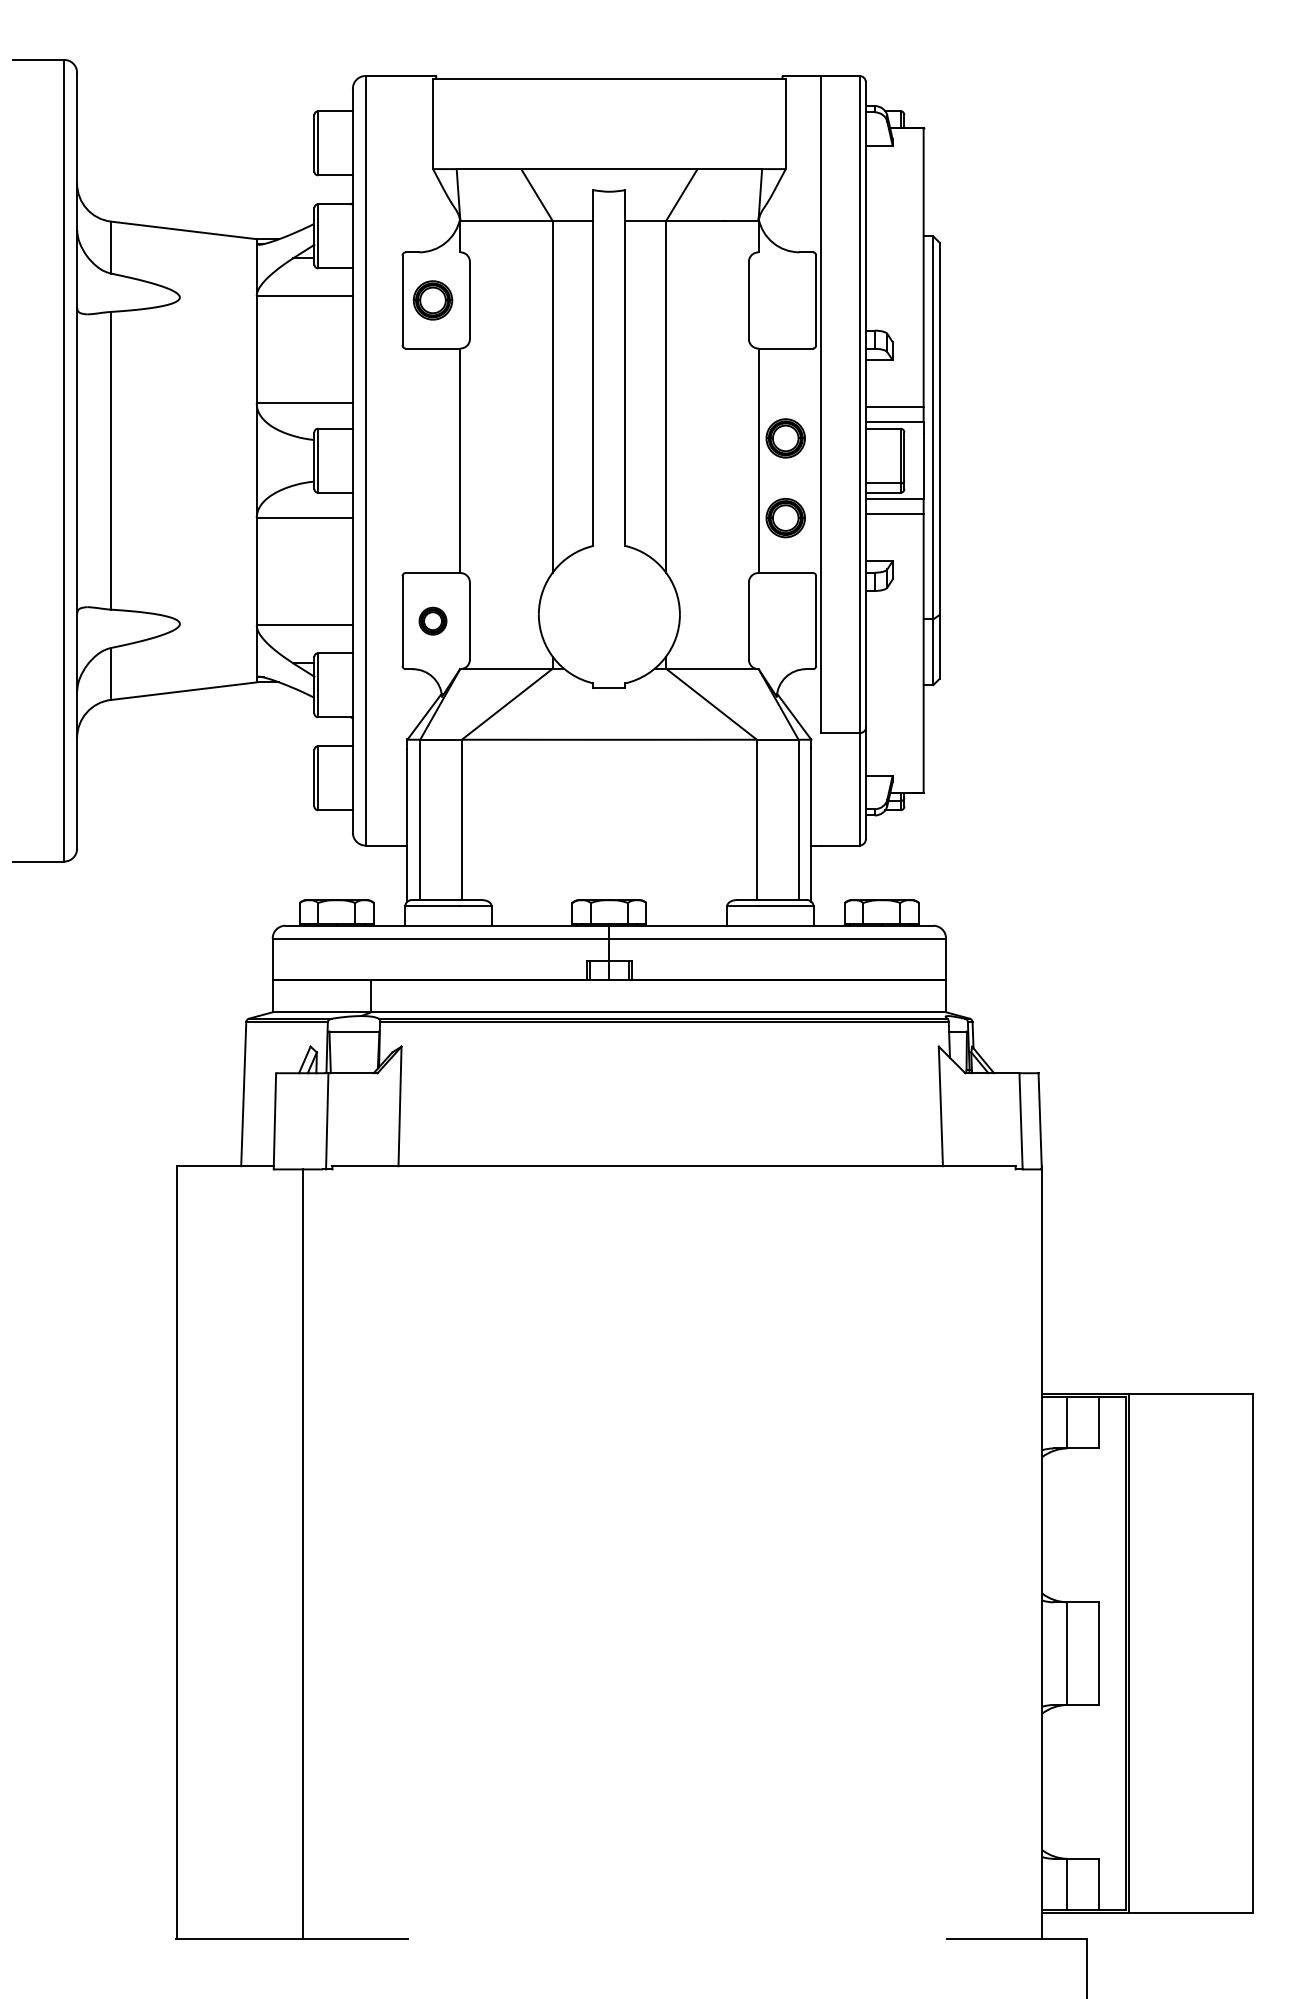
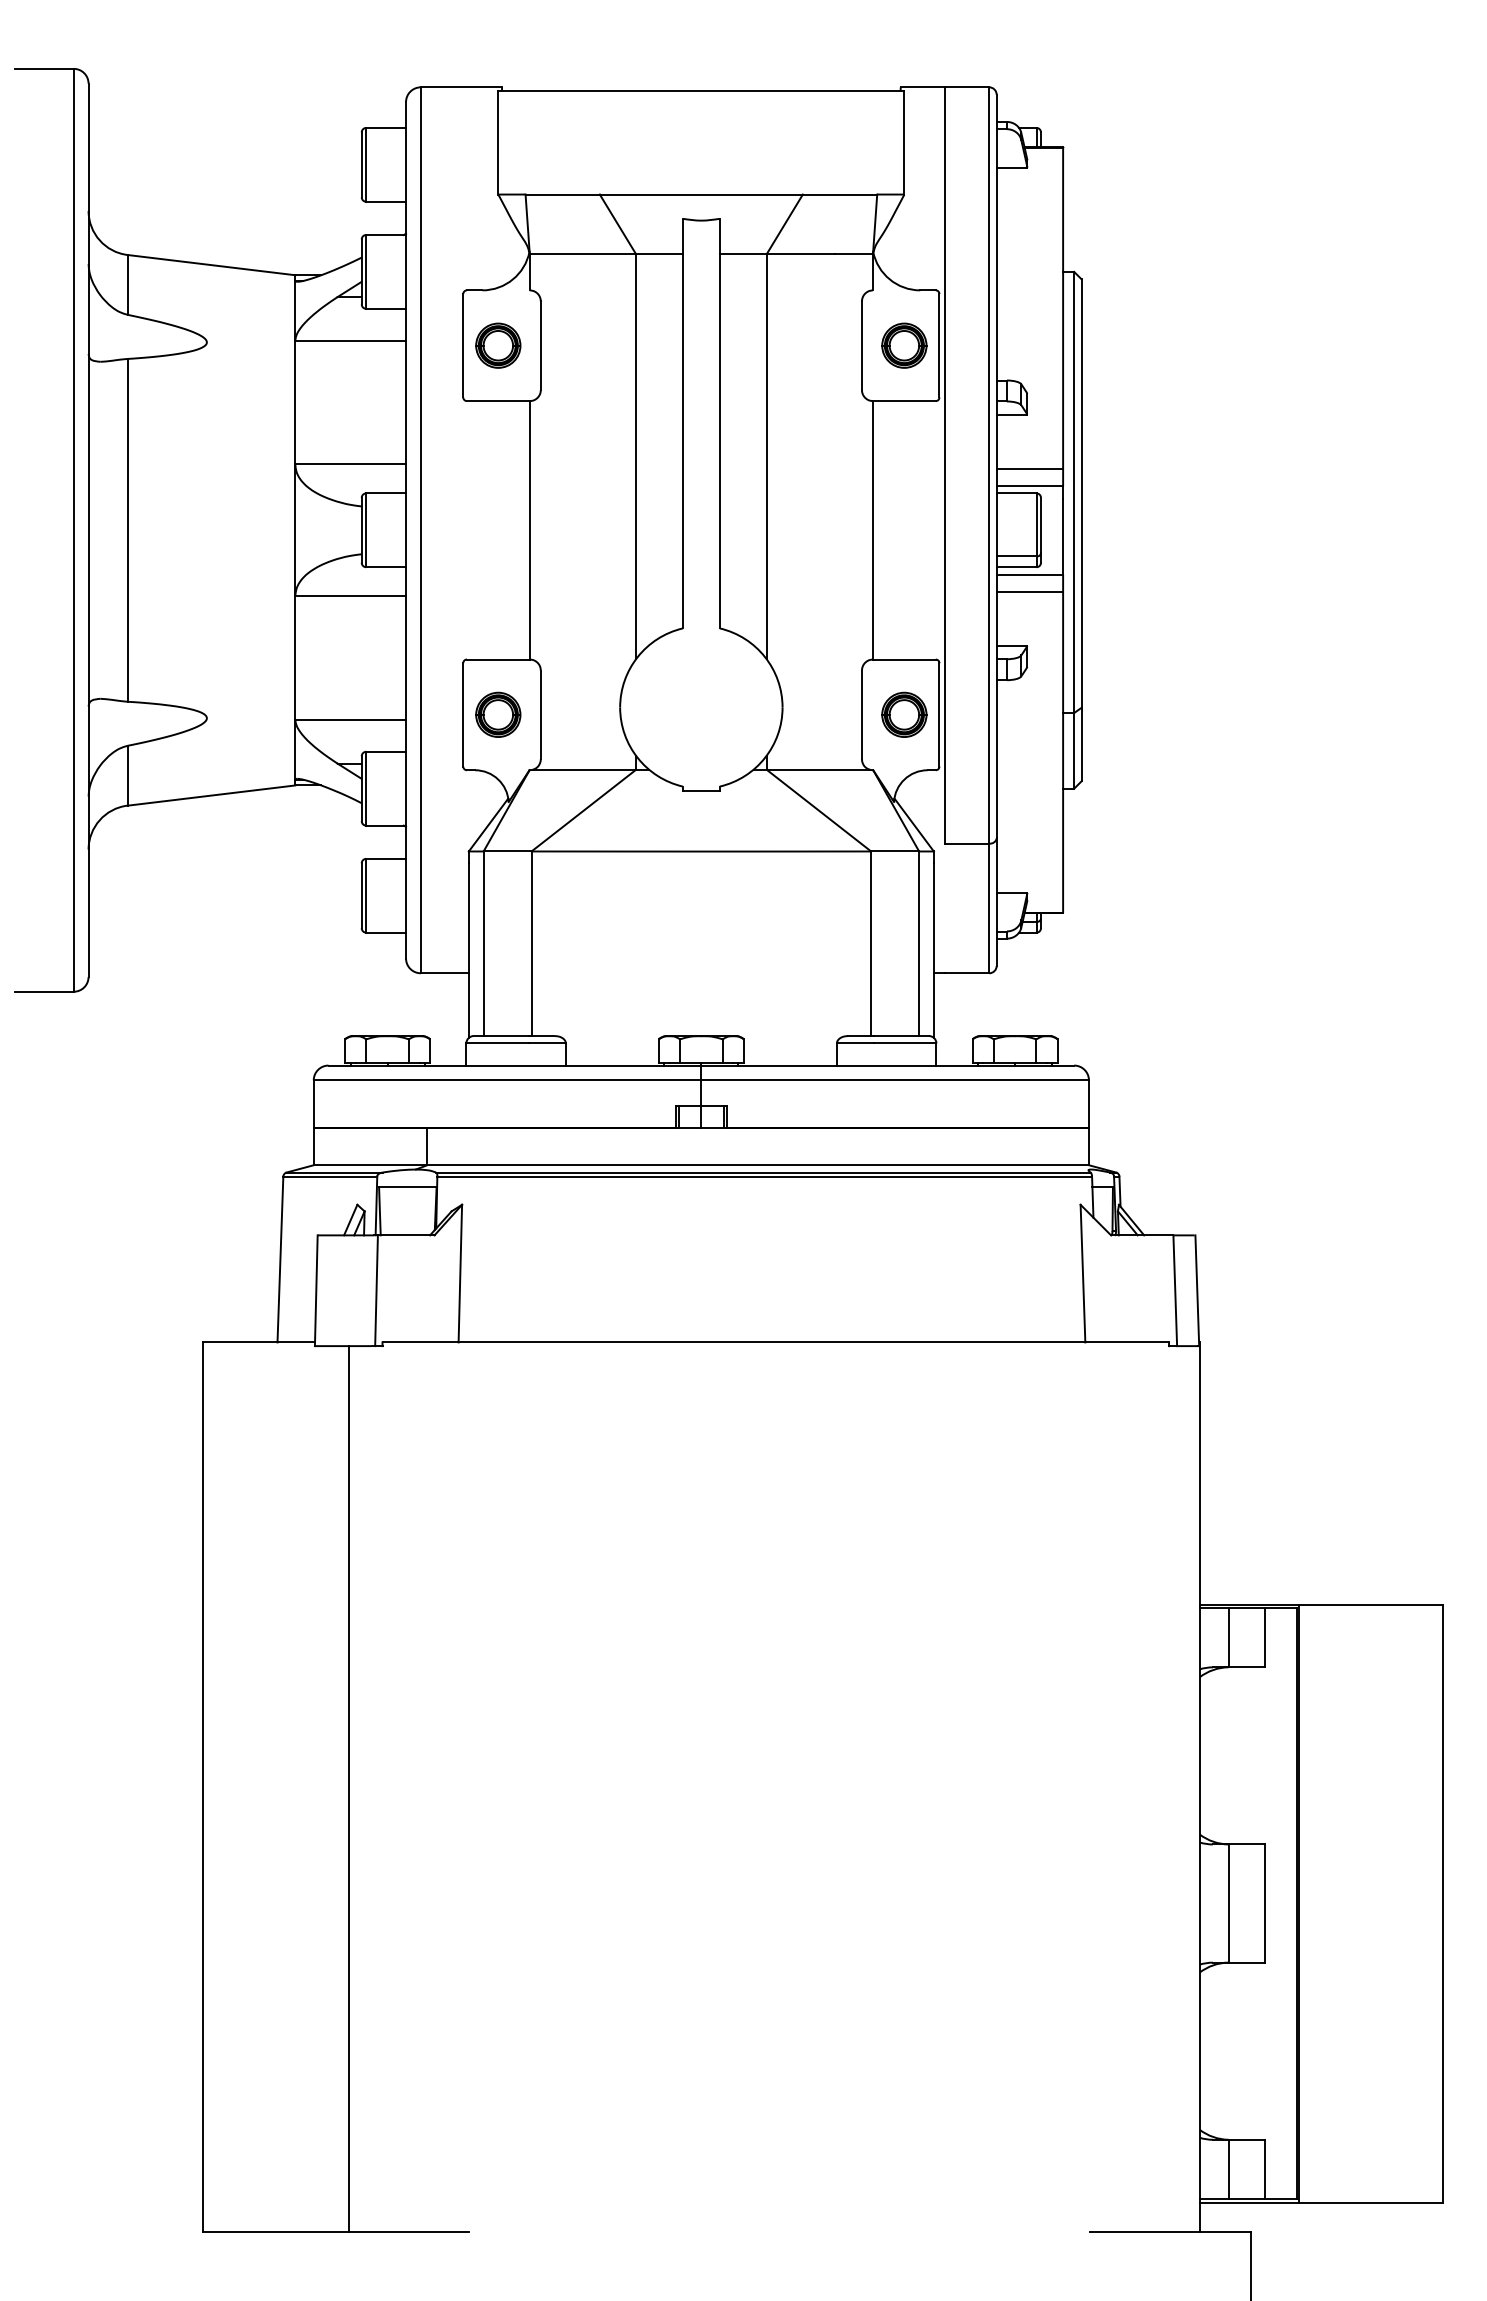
part: (785, 438) -> (904, 345), moved
part: (785, 518) -> (904, 715), moved
part: (432, 621) -> (497, 715), size x1.43

